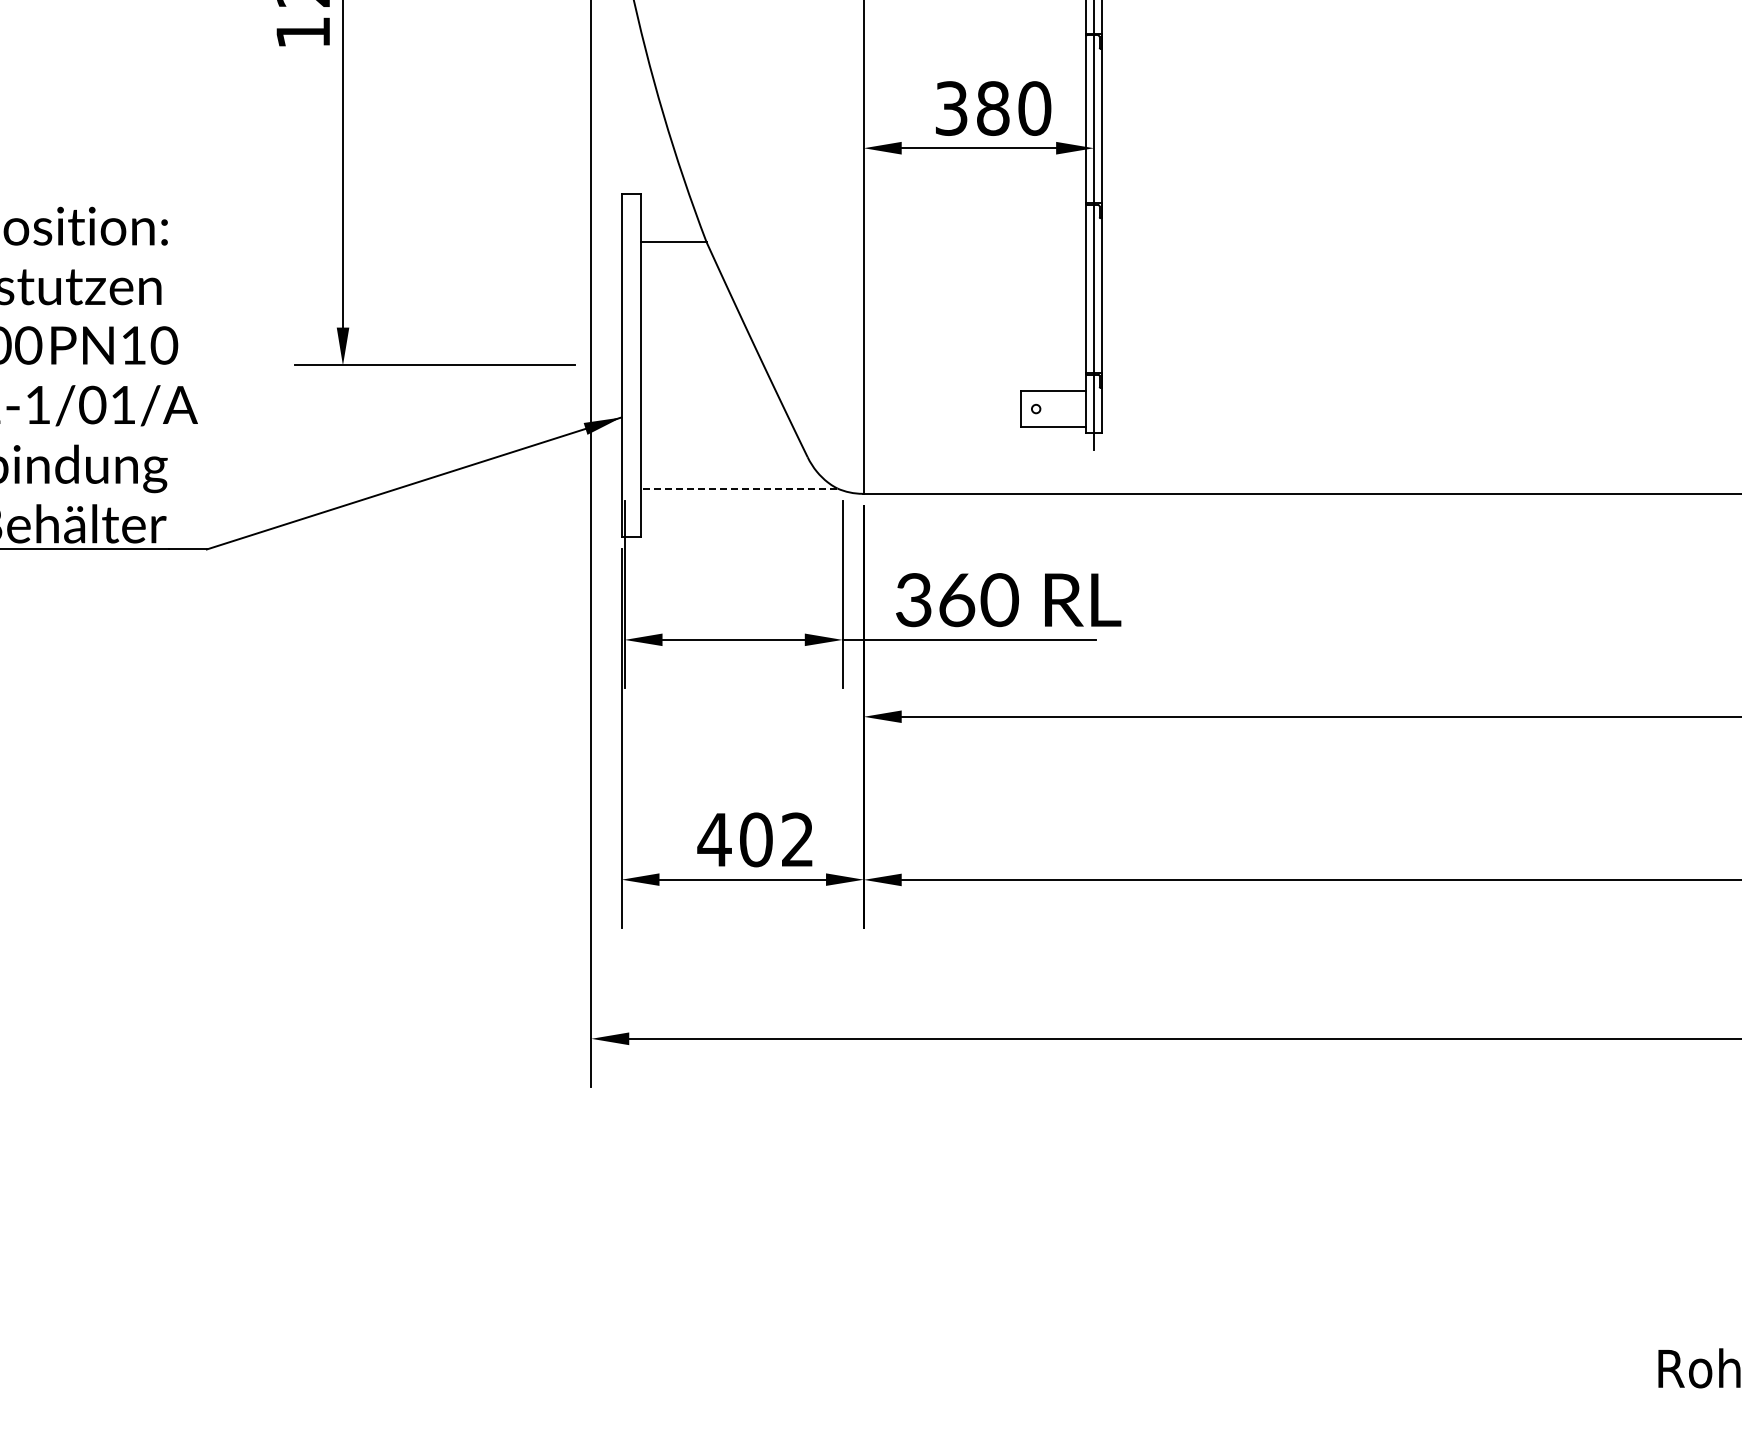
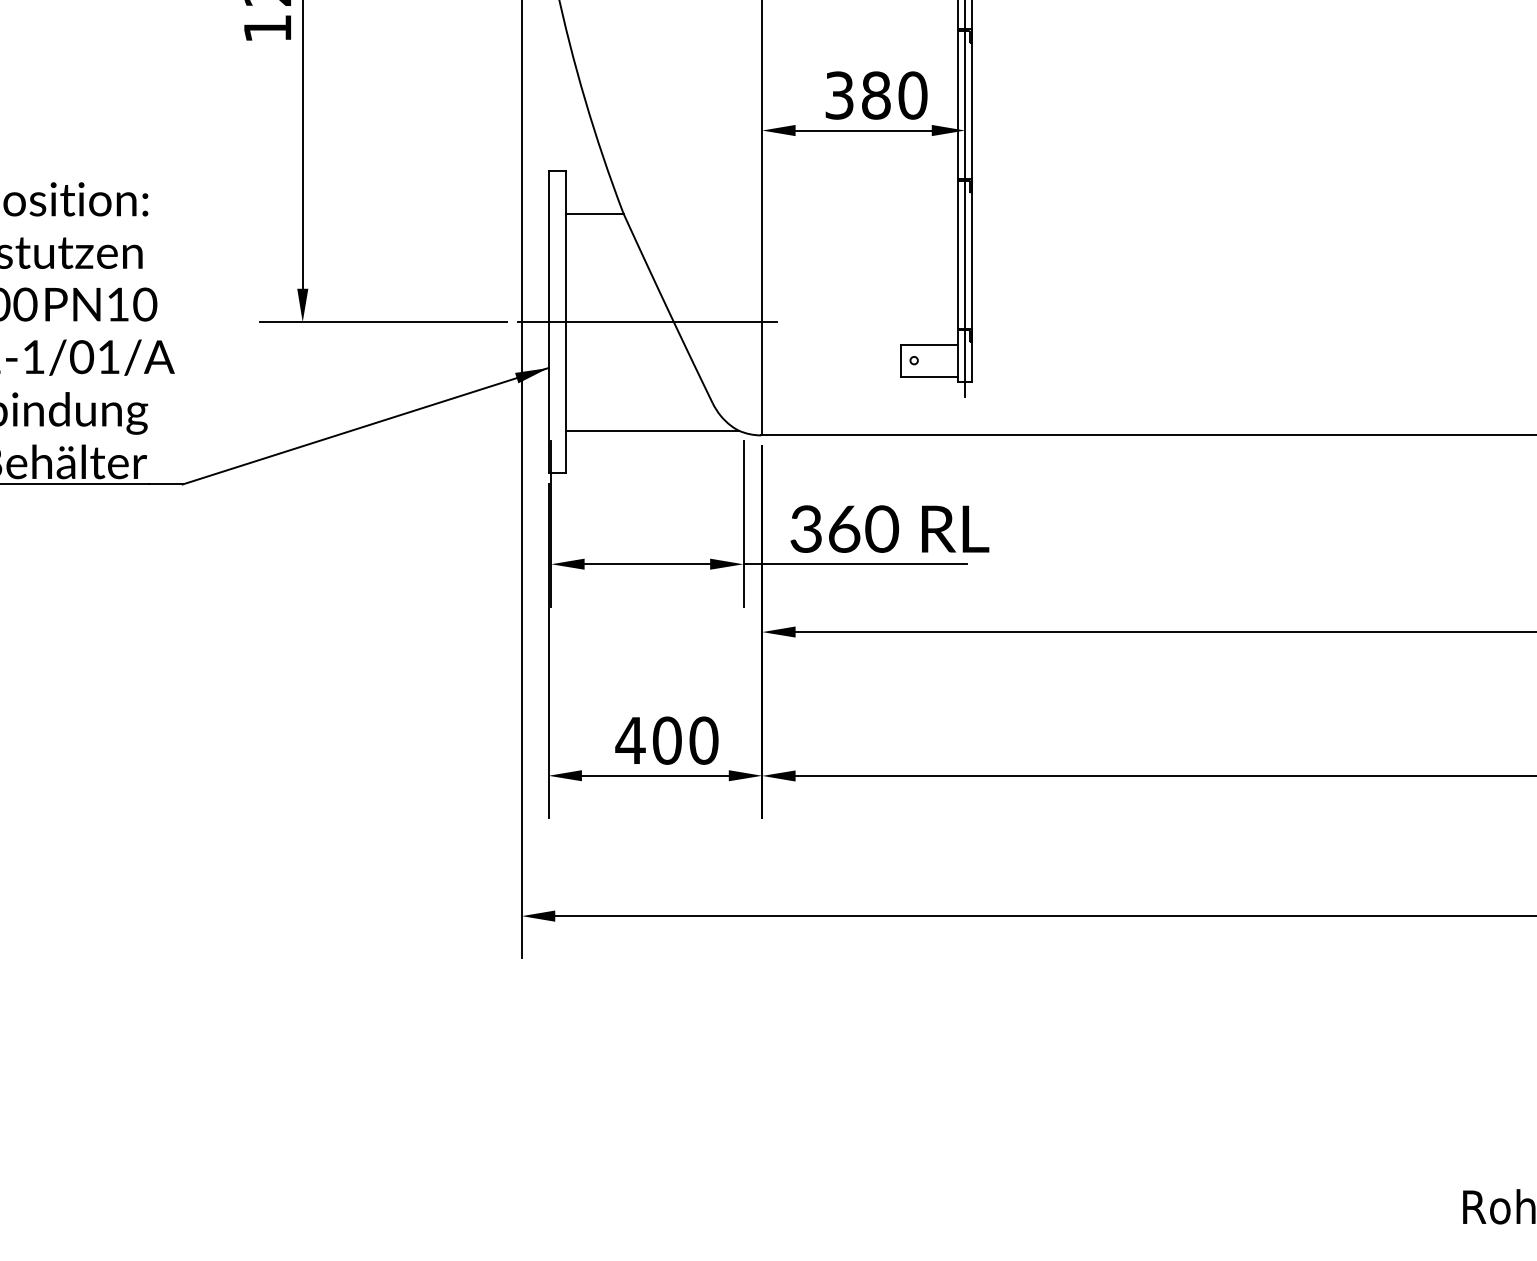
line: (733, 365) -> (647, 322), added
line: (738, 488) -> (651, 430), dashed -> solid
text: (797, 839) -> (703, 740), 402 -> 400

